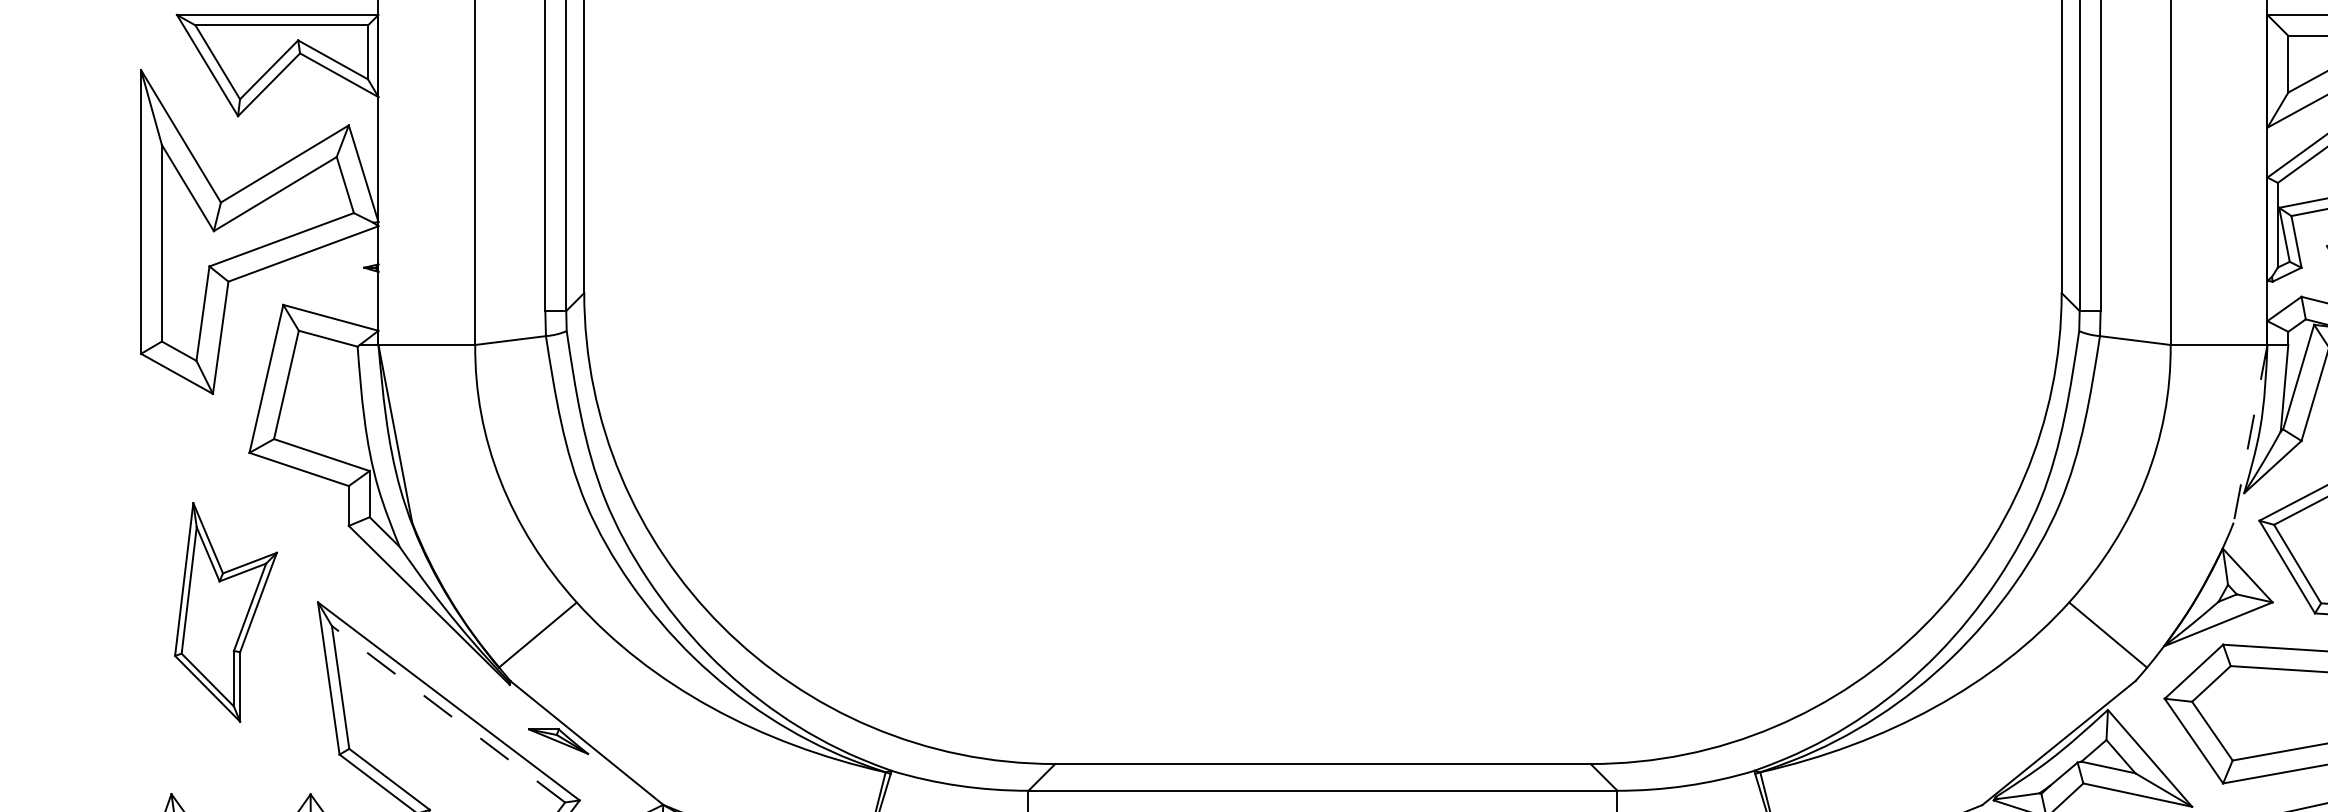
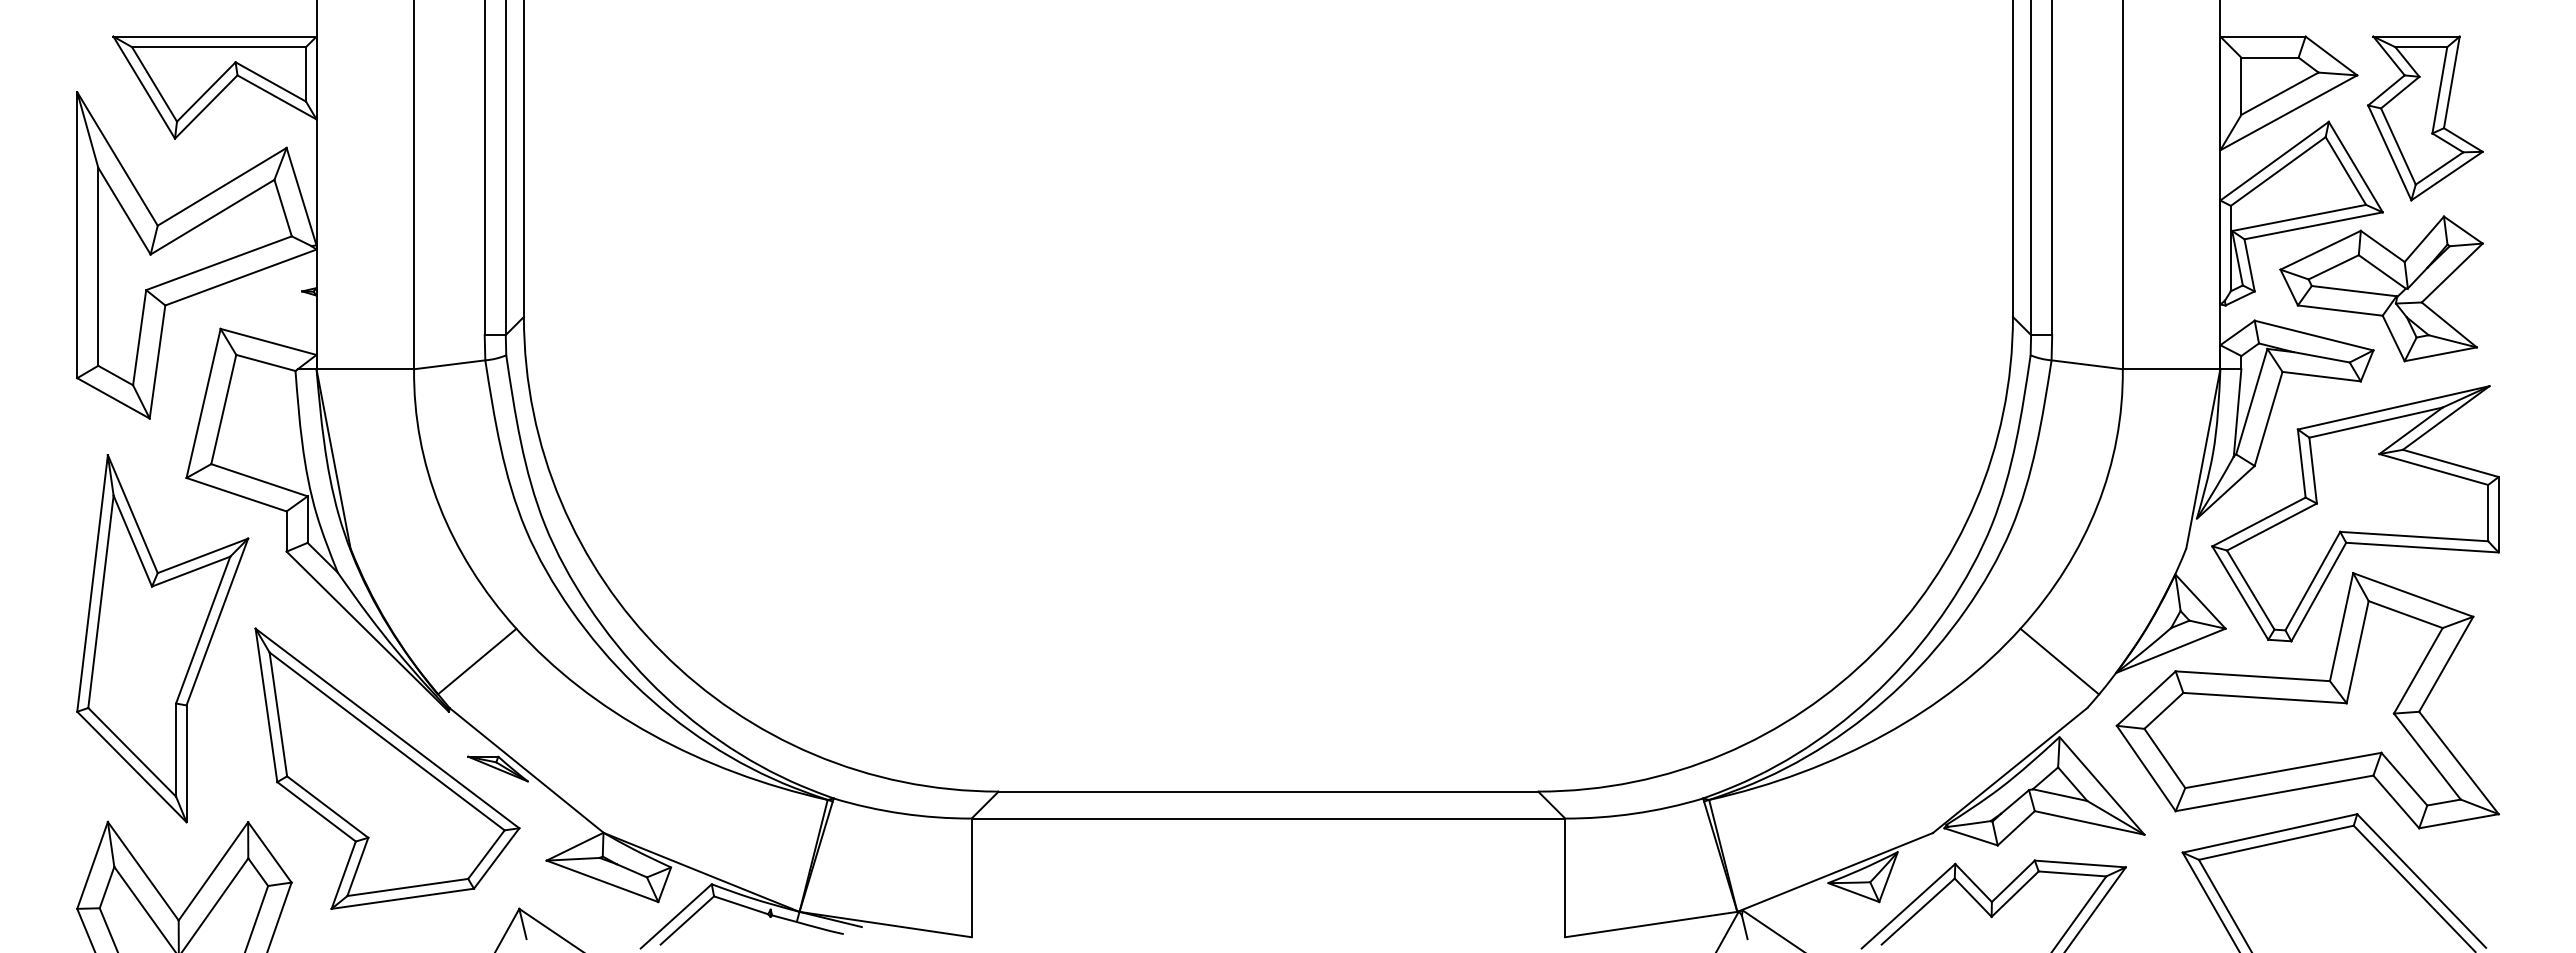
line: (2250, 434) -> (2203, 459), dashed -> solid
part: (225, 612) -> (162, 638), size x1.67
line: (447, 714) -> (386, 741), dashed -> solid

